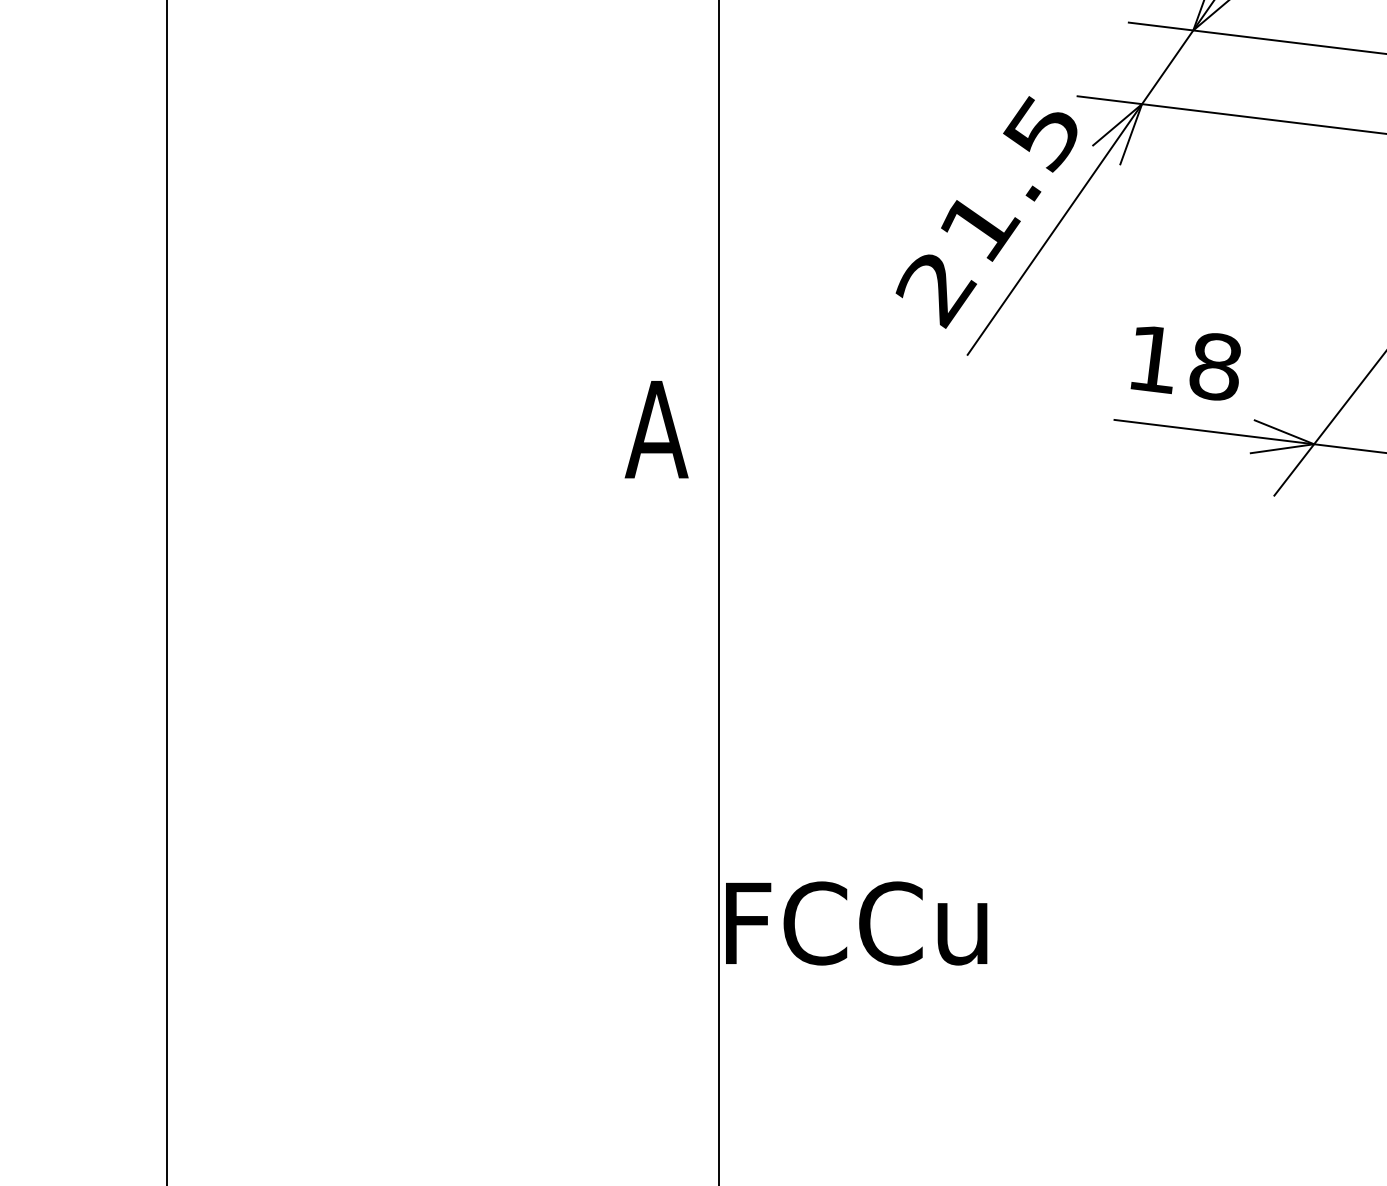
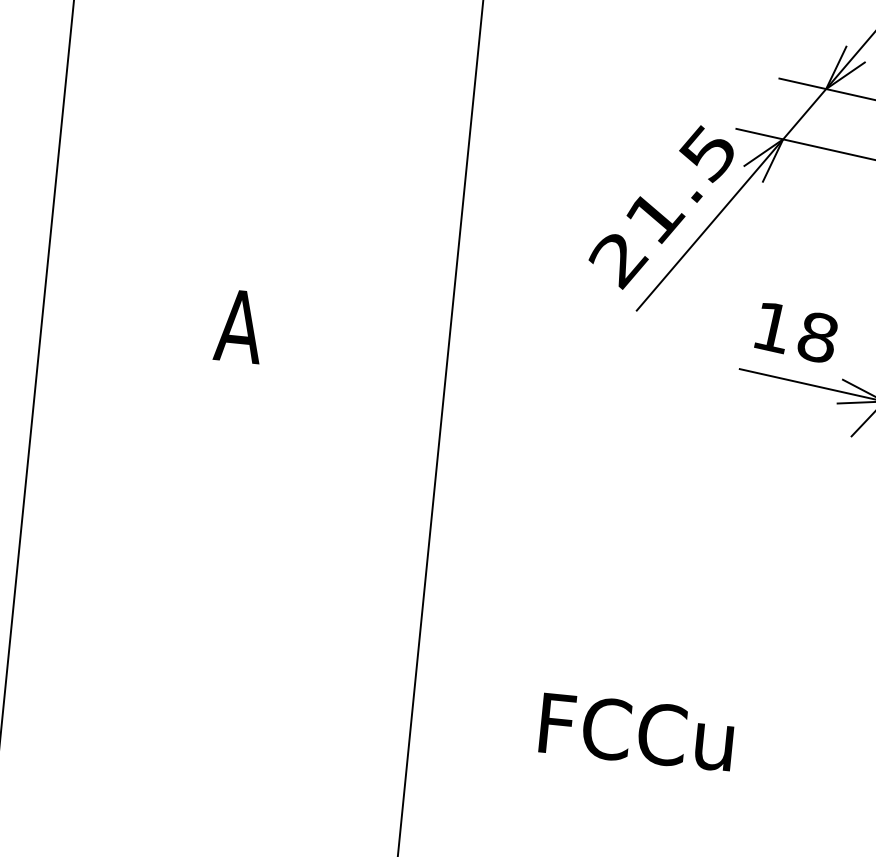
text: (656, 429) -> (239, 326), moved
text: (856, 923) -> (636, 732), moved

